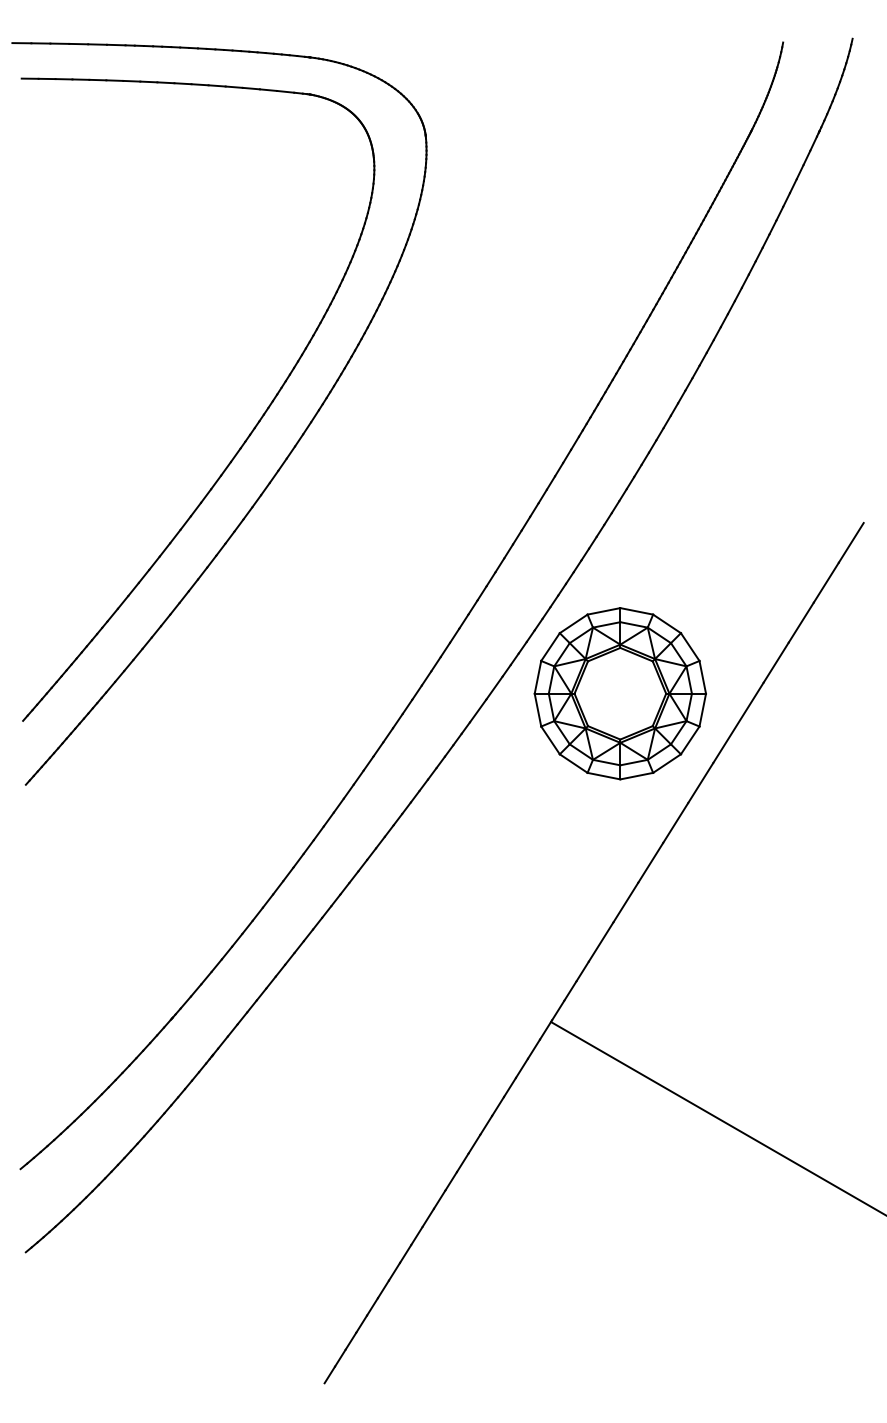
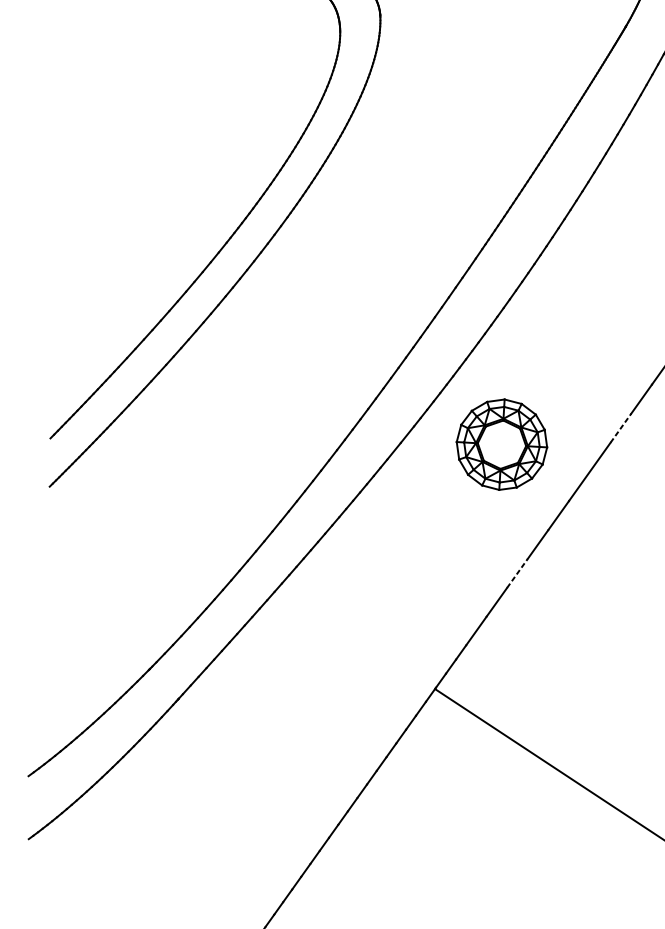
line: (776, 662) -> (621, 428), solid -> dashed
part: (619, 693) -> (501, 444), size x0.7
line: (651, 862) -> (517, 573), solid -> dashed

